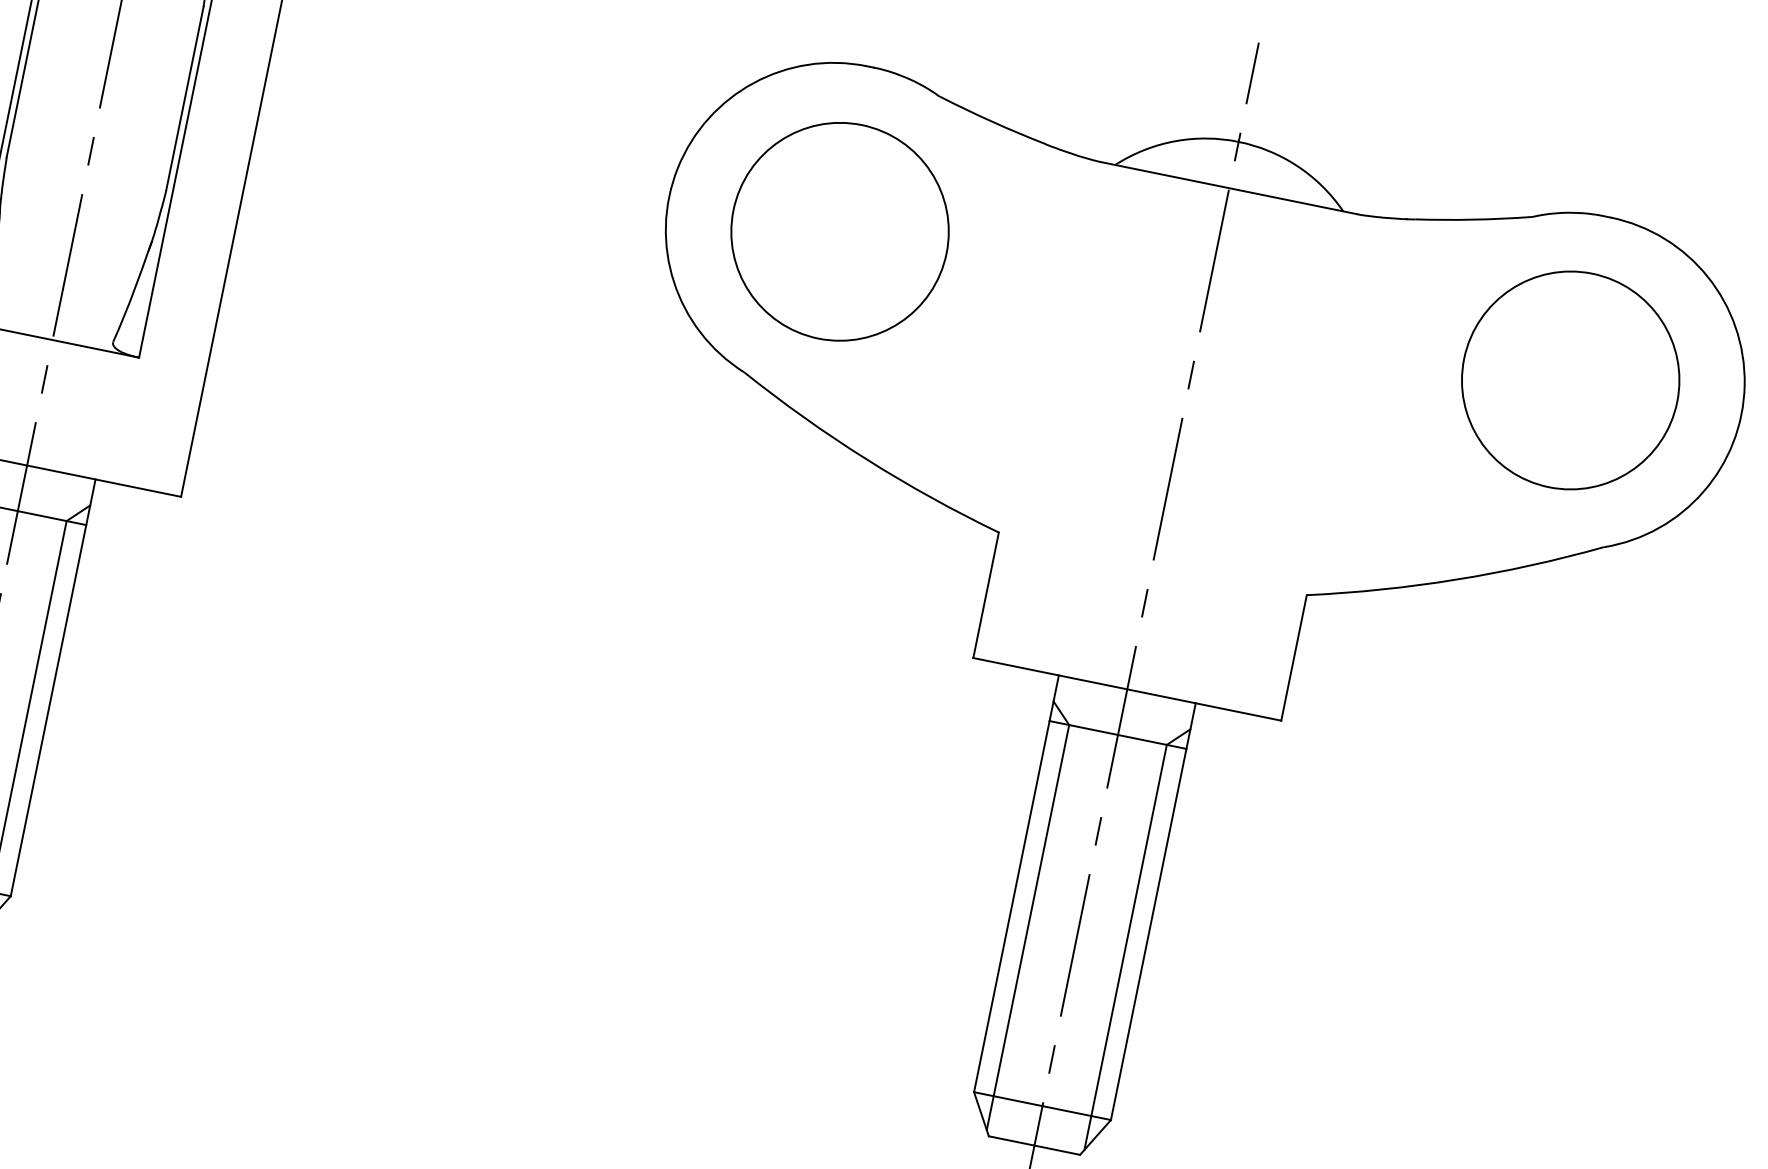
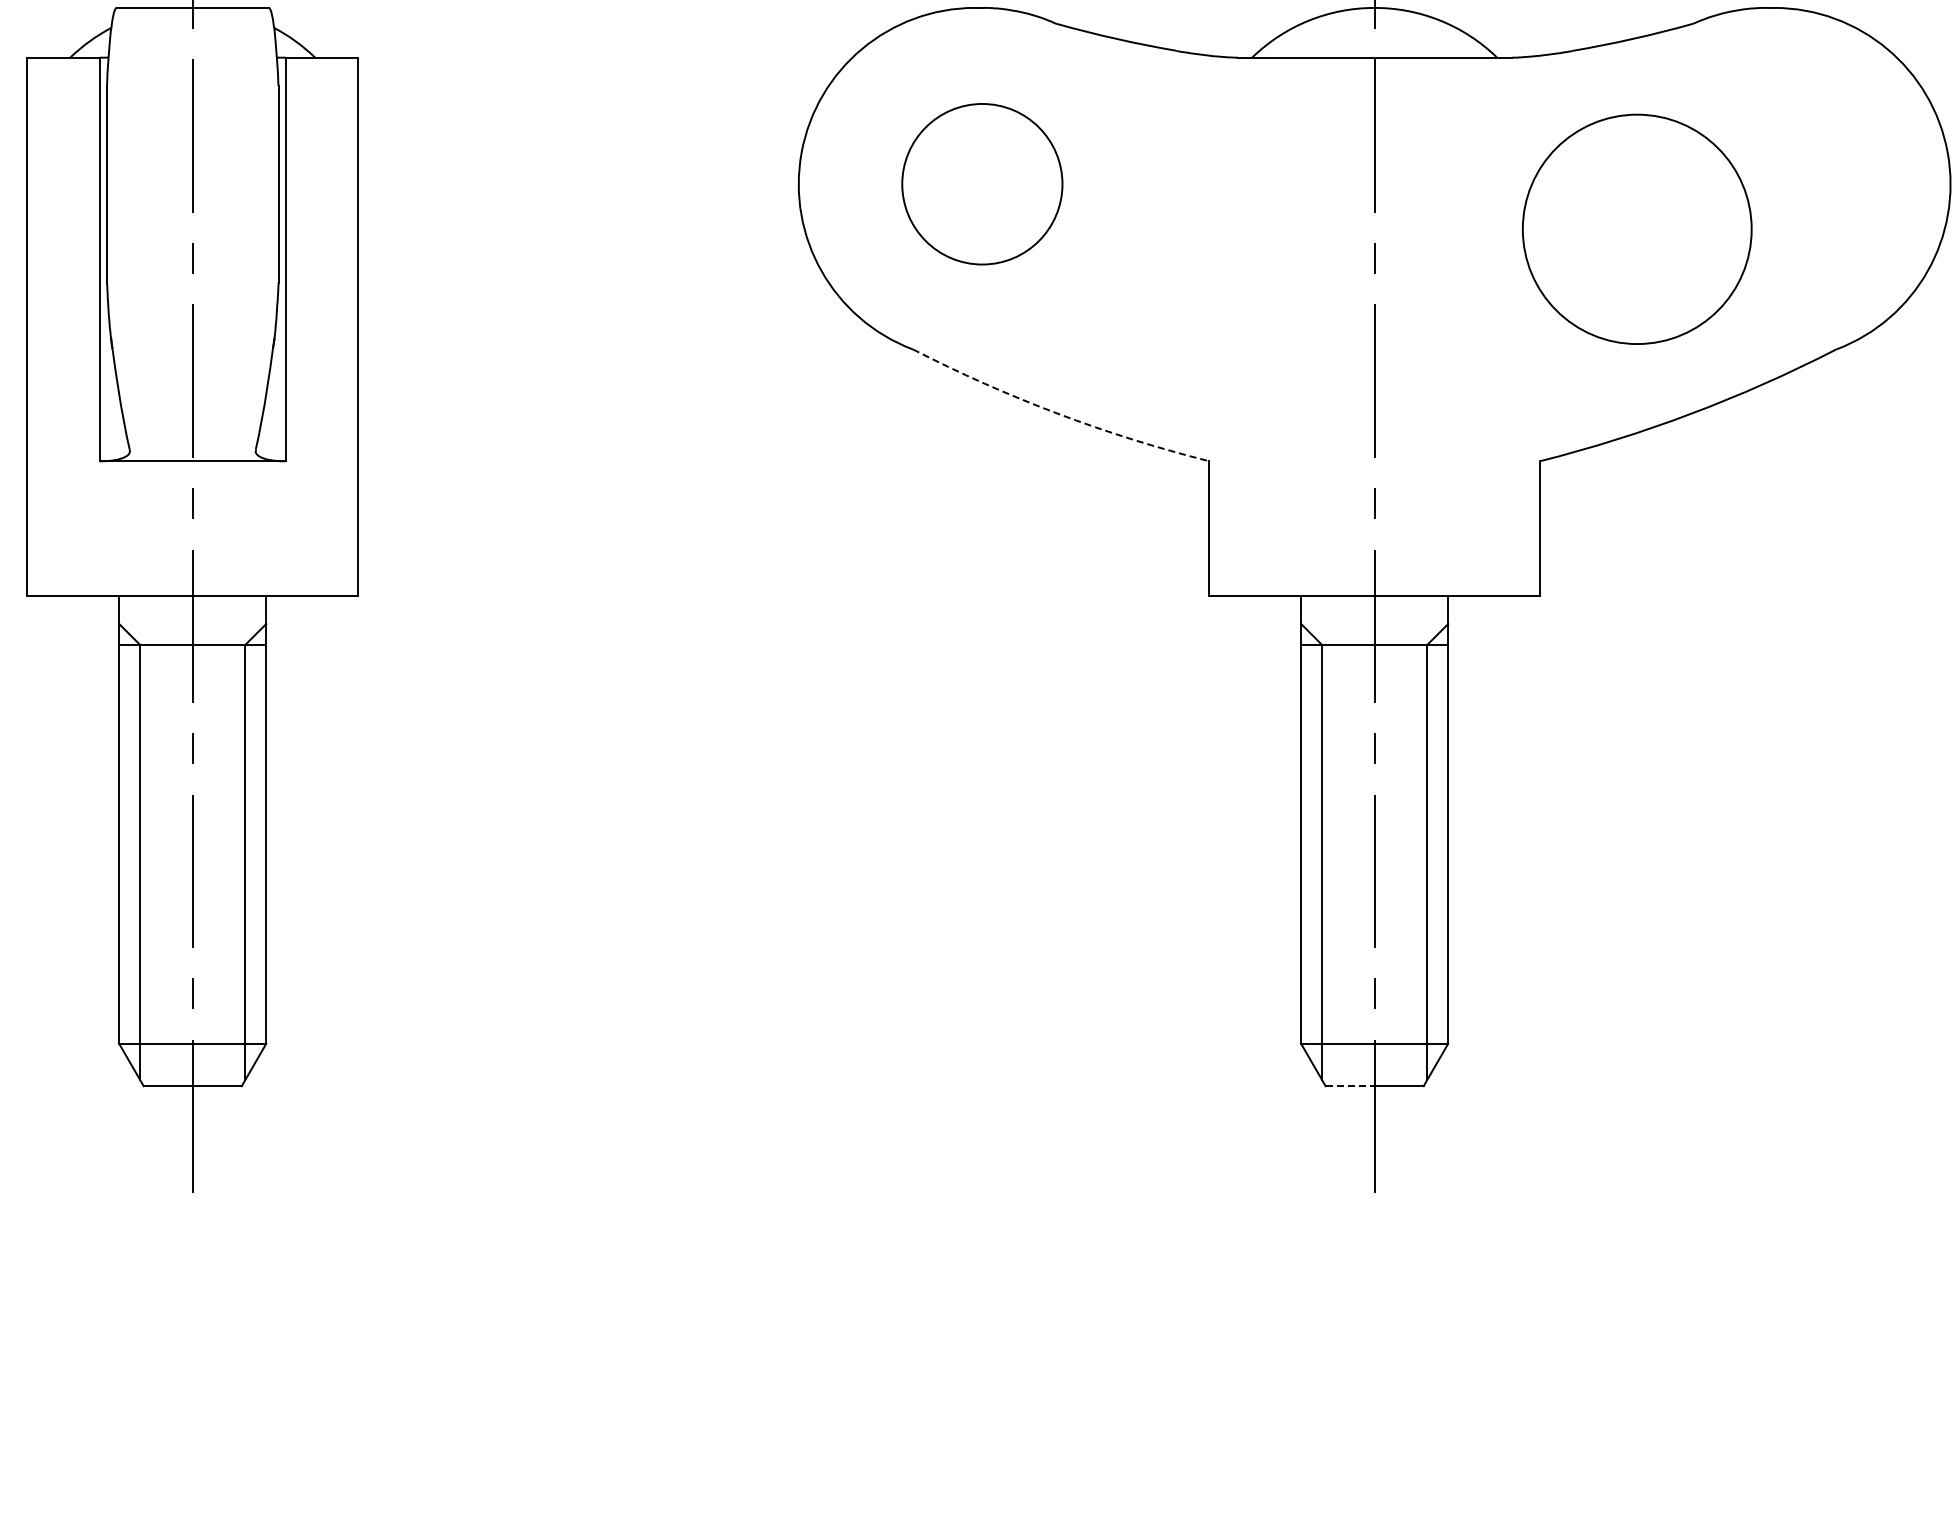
part: (840, 231) -> (982, 183), size x0.7
part: (1570, 379) -> (1636, 228), moved
arc: (866, 459) -> (1057, 413), solid -> dashed
line: (1011, 1141) -> (1350, 1086), solid -> dashed

